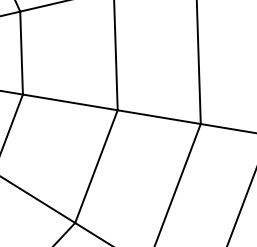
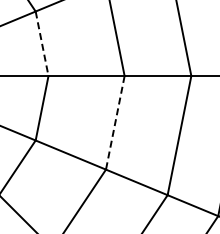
line: (22, 52) -> (42, 43), solid -> dashed
line: (96, 166) -> (115, 122), solid -> dashed

